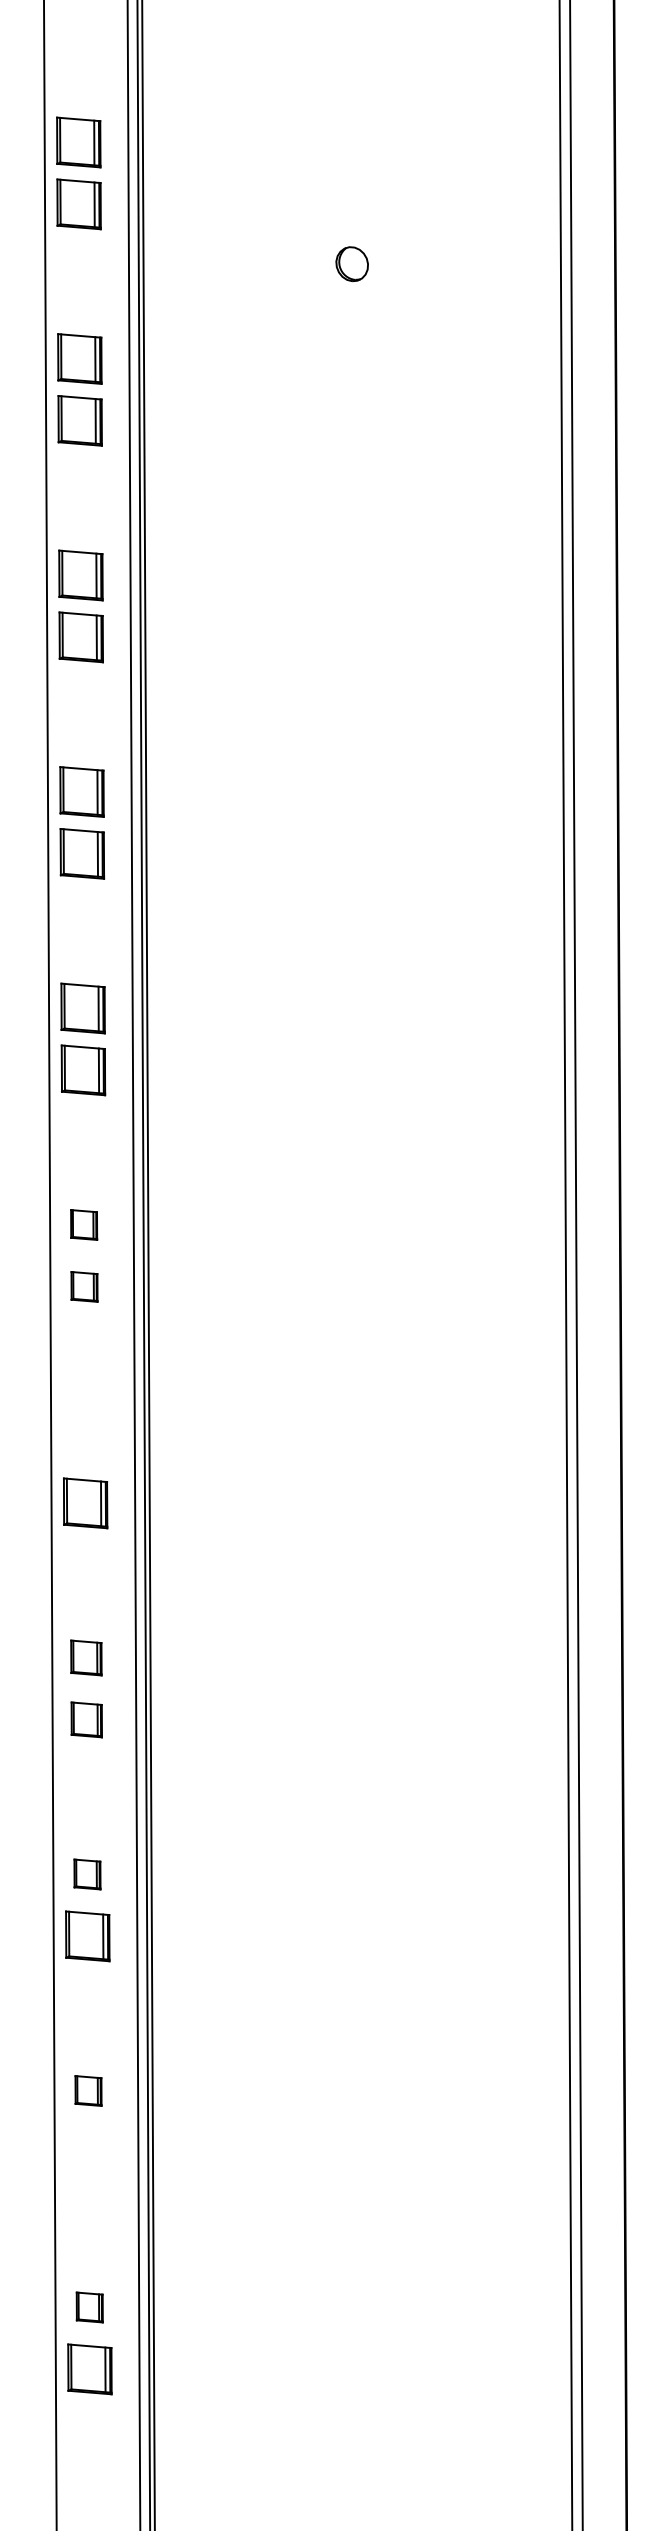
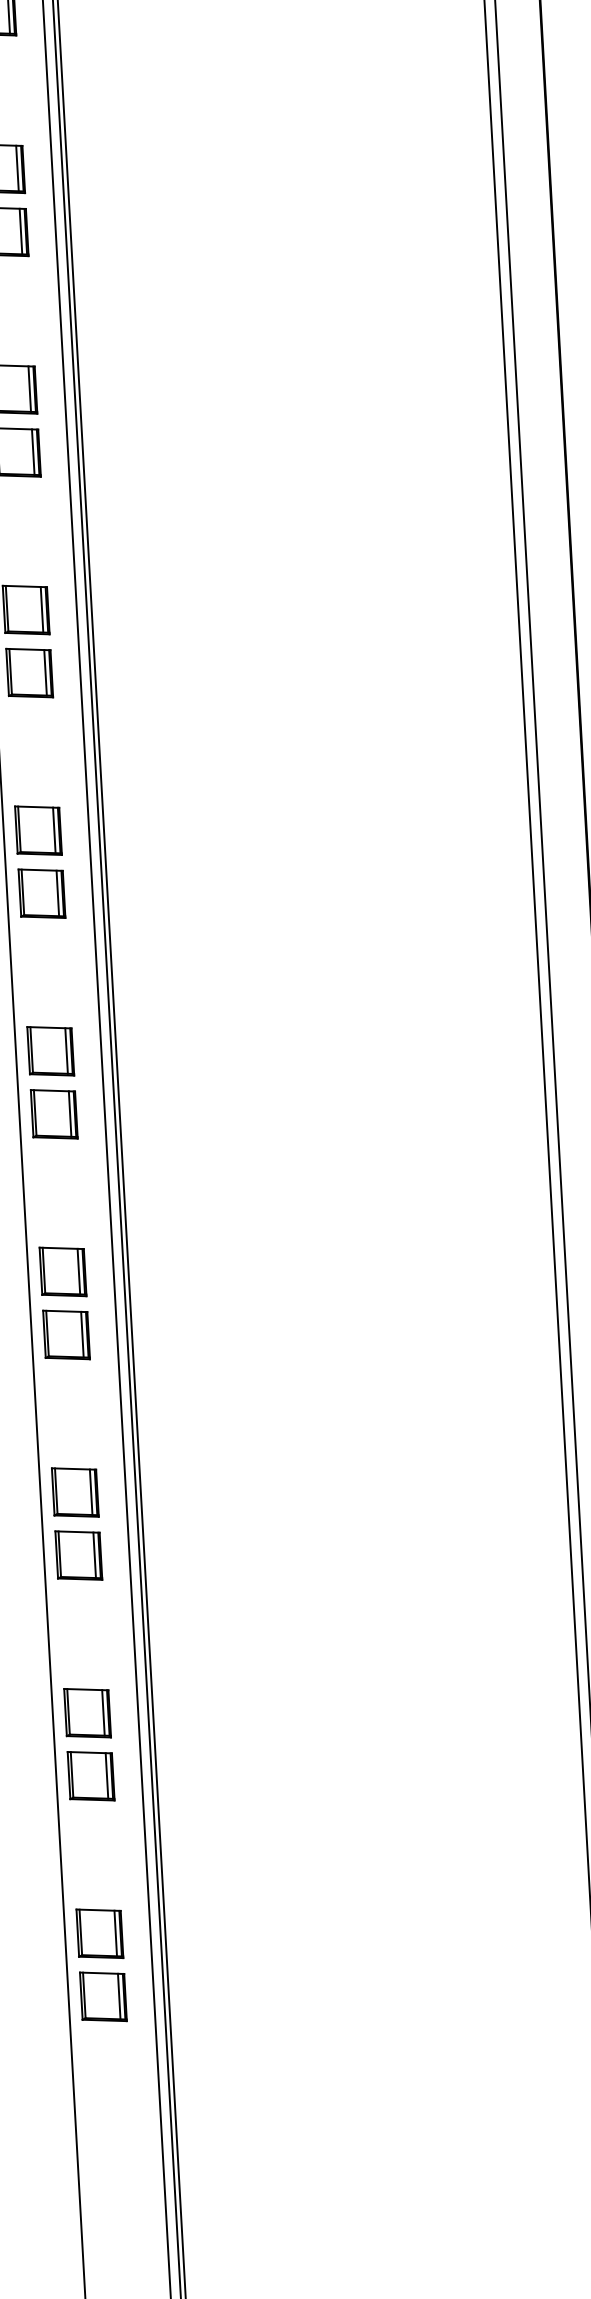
part: (83, 1224) -> (37, 830), size x1.67
part: (84, 1286) -> (41, 893), size x1.67
part: (84, 1441) -> (49, 1051), added
part: (86, 1657) -> (63, 1271), size x1.43
part: (86, 1719) -> (66, 1334), size x1.43
part: (87, 1874) -> (75, 1492), size x1.67
part: (88, 2090) -> (87, 1712), size x1.67
part: (88, 2152) -> (90, 1775), added
part: (89, 2307) -> (99, 1933), size x1.67

